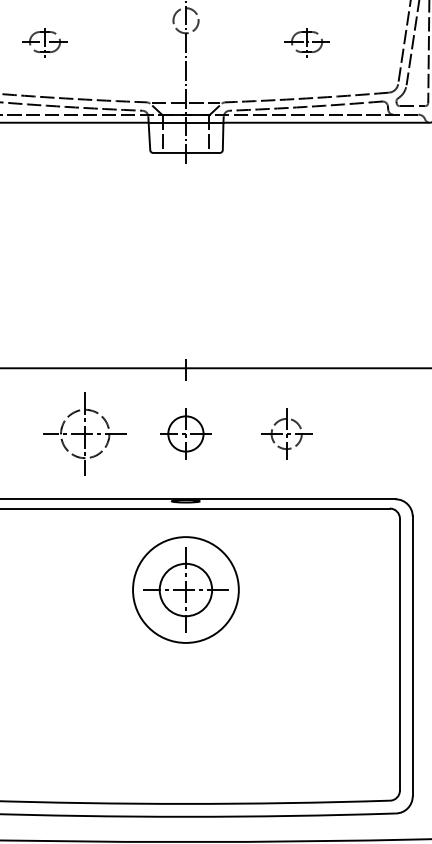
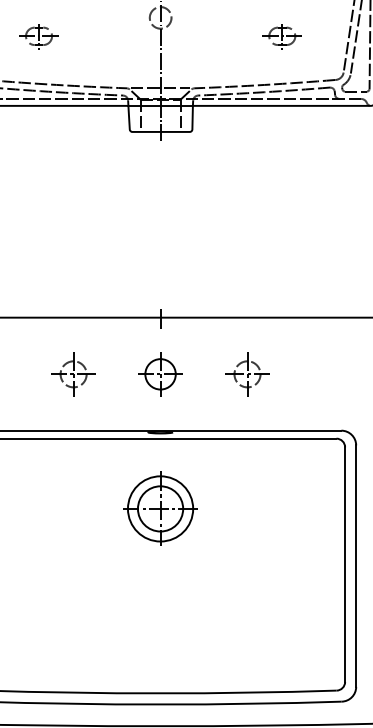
part: (306, 42) -> (281, 36), moved
part: (84, 433) -> (73, 373), size x0.62
circle: (185, 589) -> (160, 508), size x0.71

